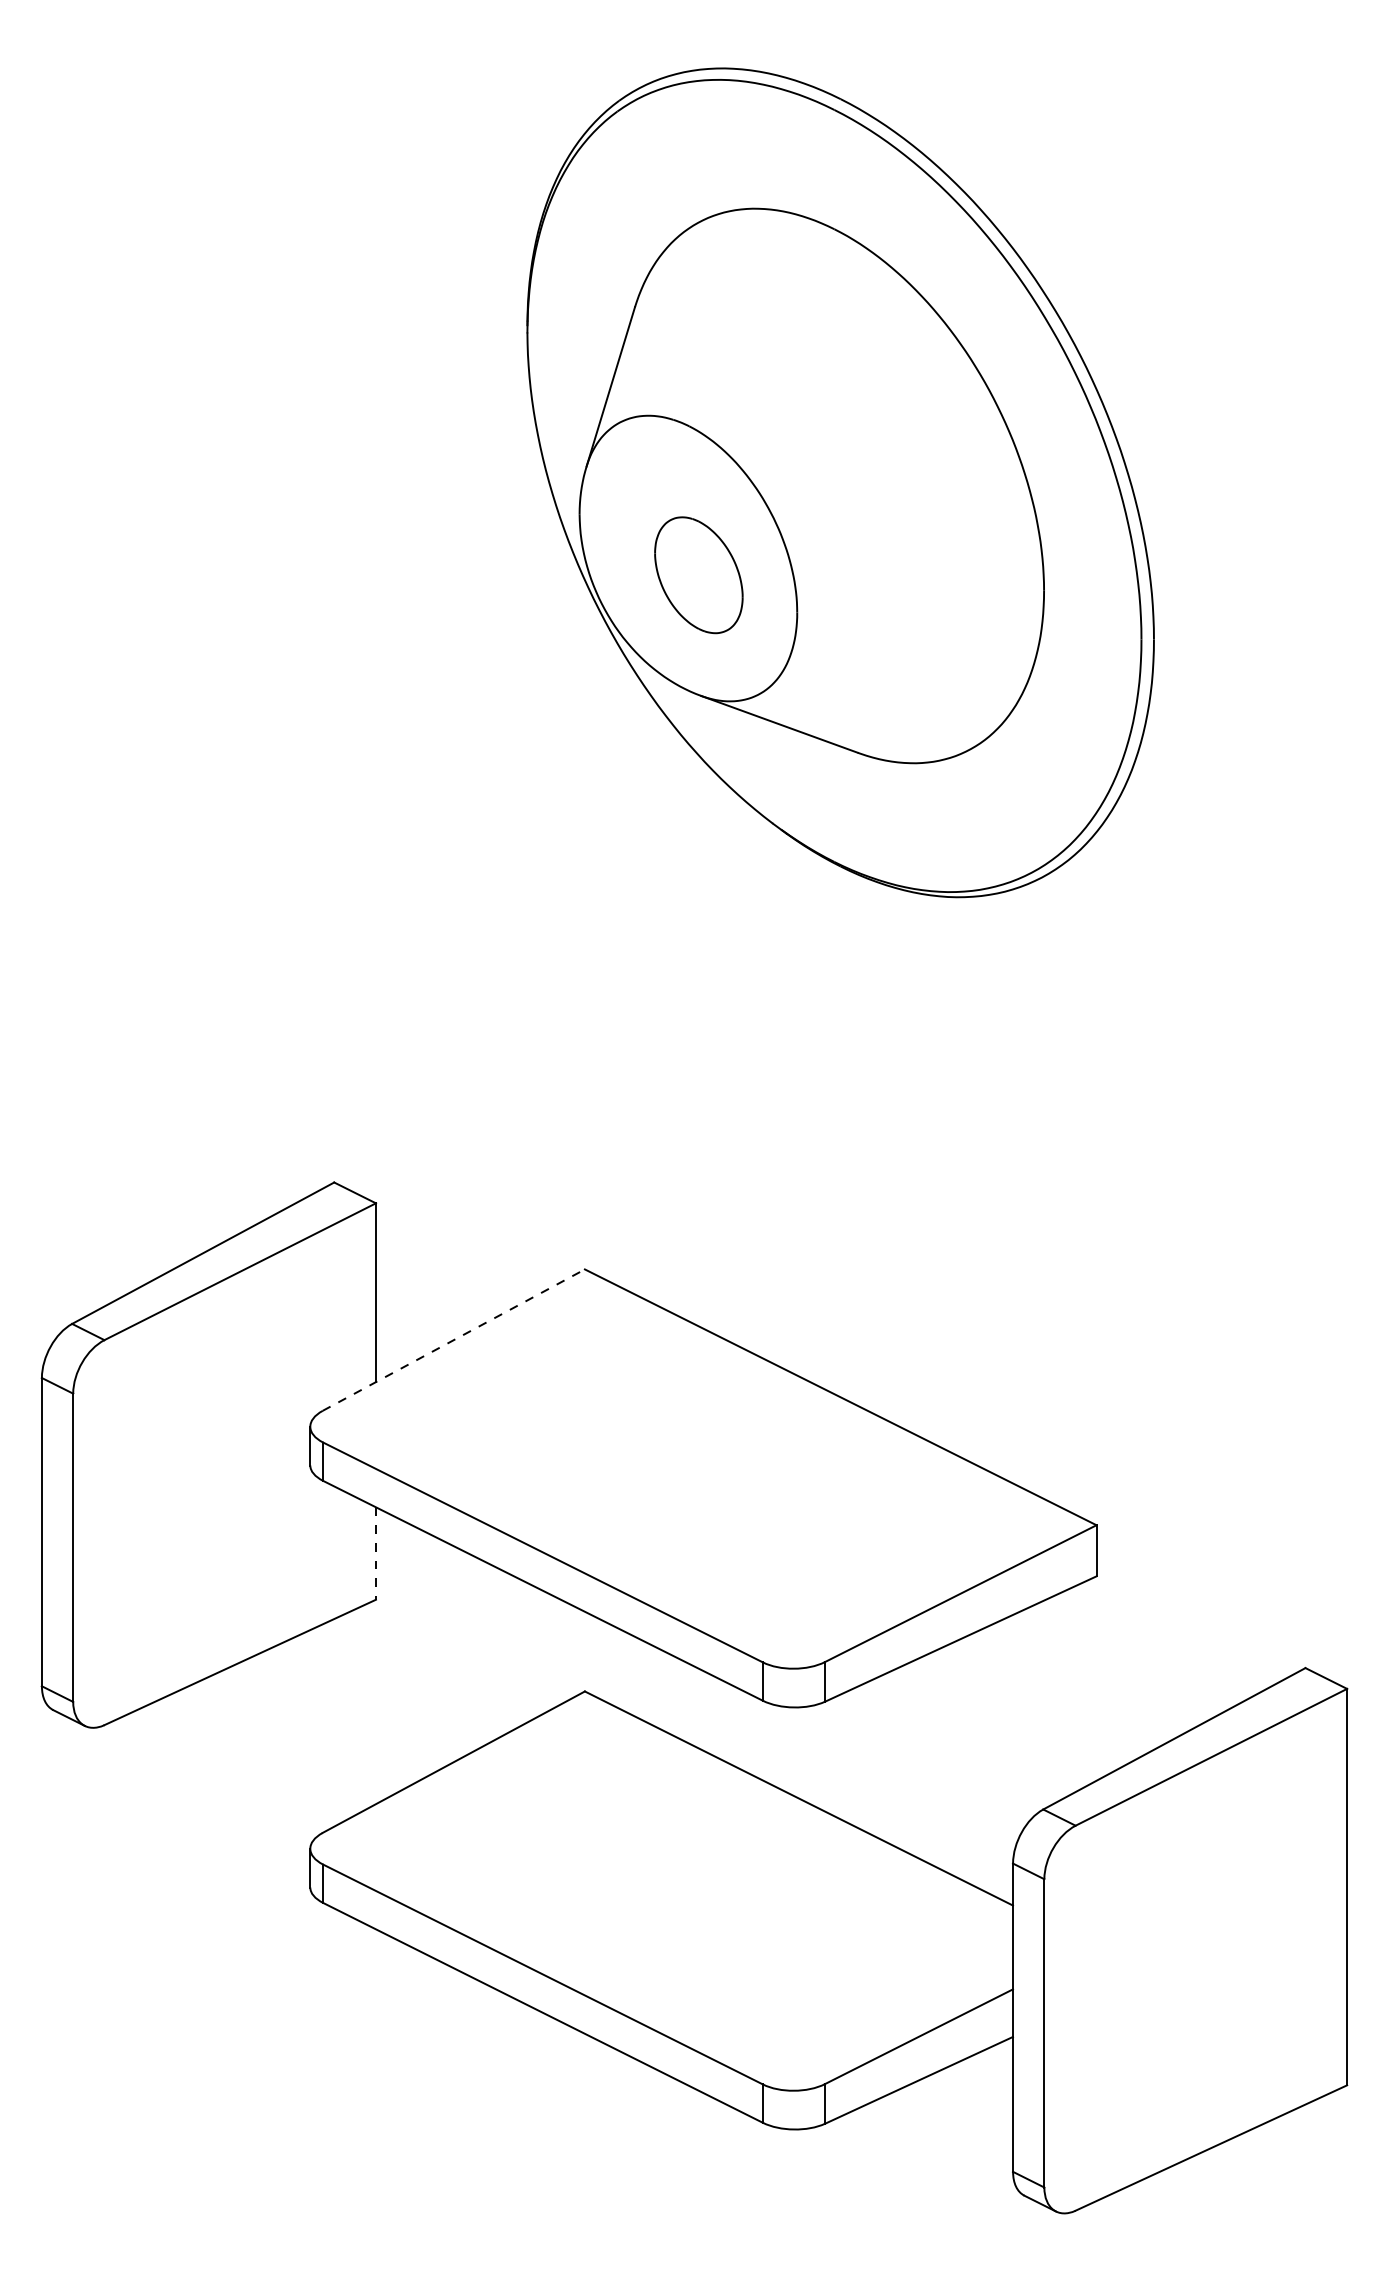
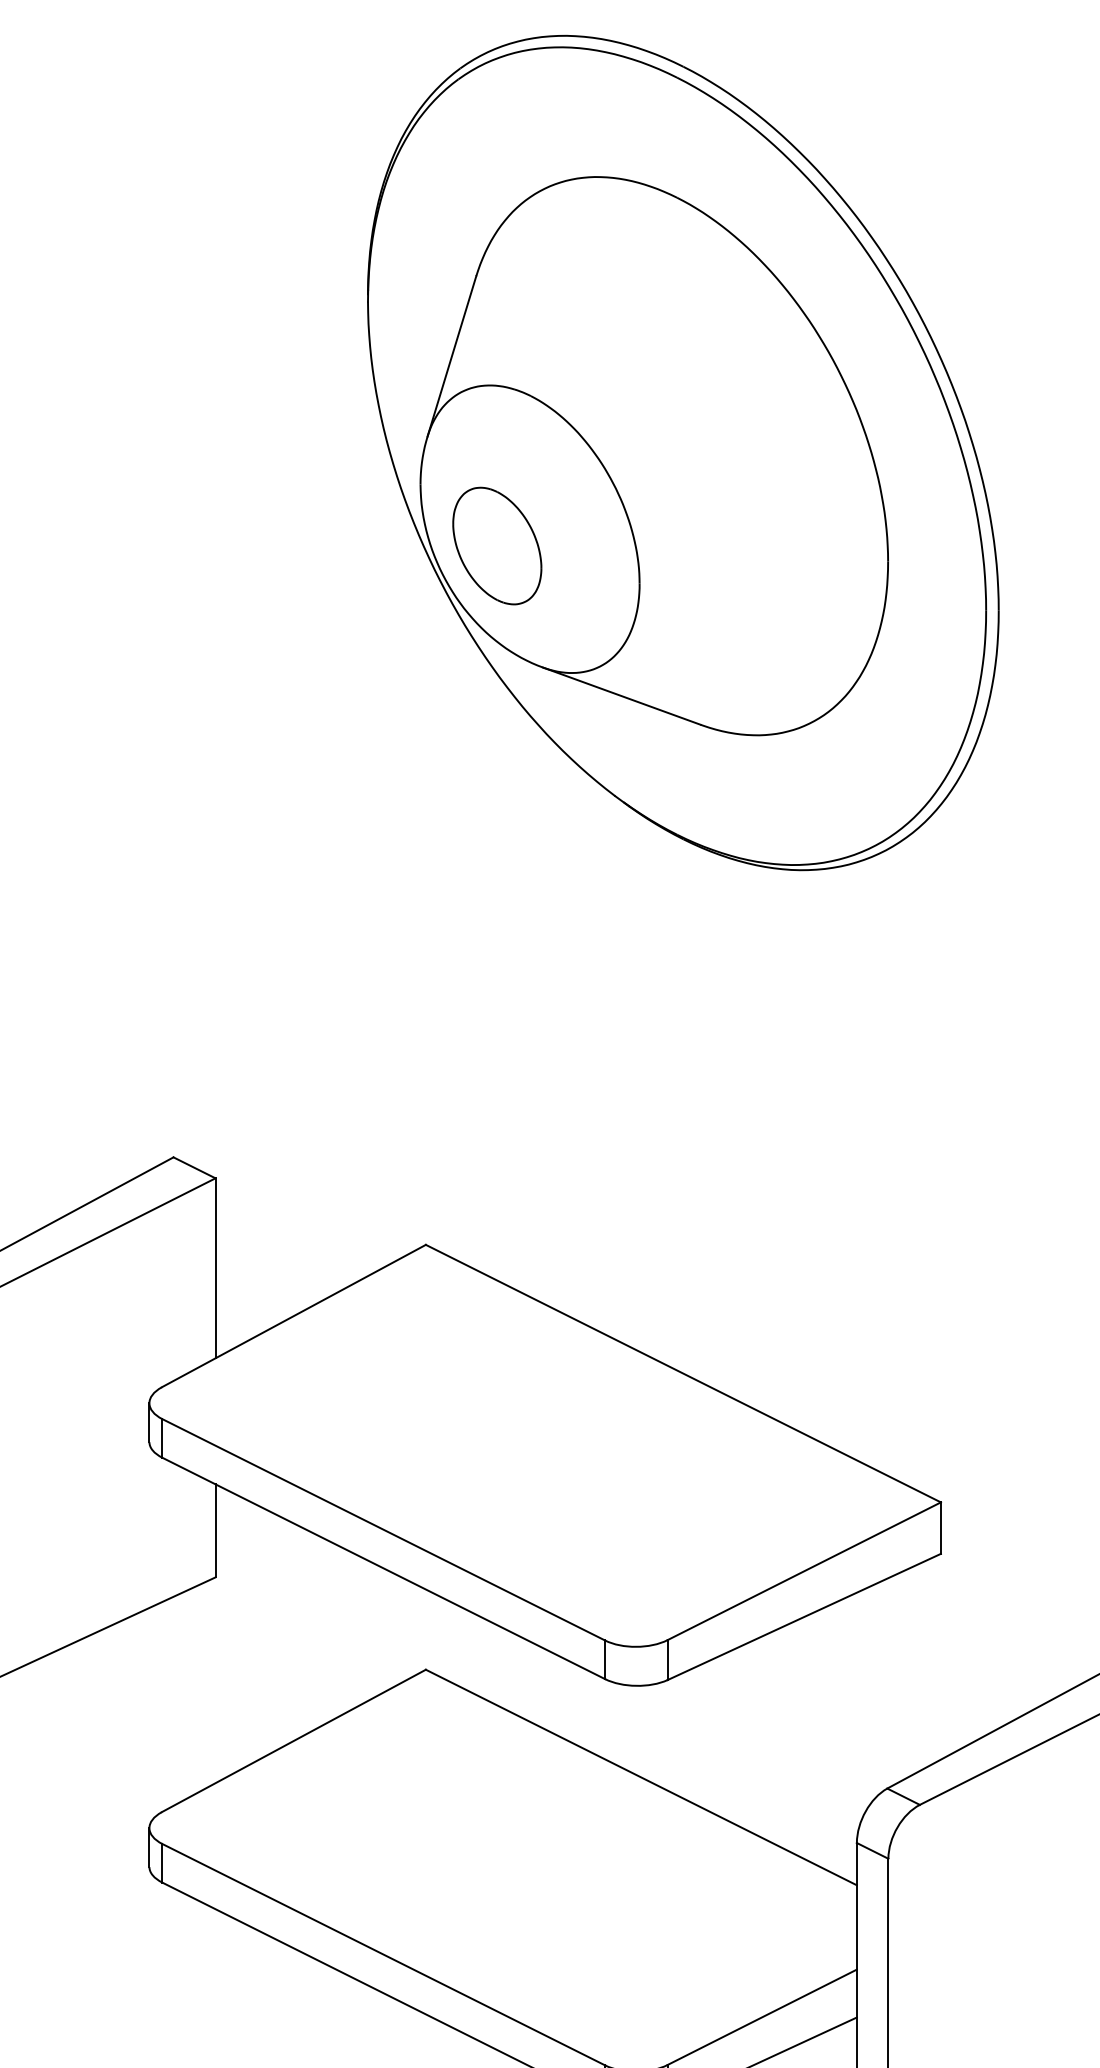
part: (698, 575) -> (496, 546), moved
line: (453, 1340) -> (293, 1316), dashed -> solid
line: (375, 1554) -> (215, 1531), dashed -> solid

